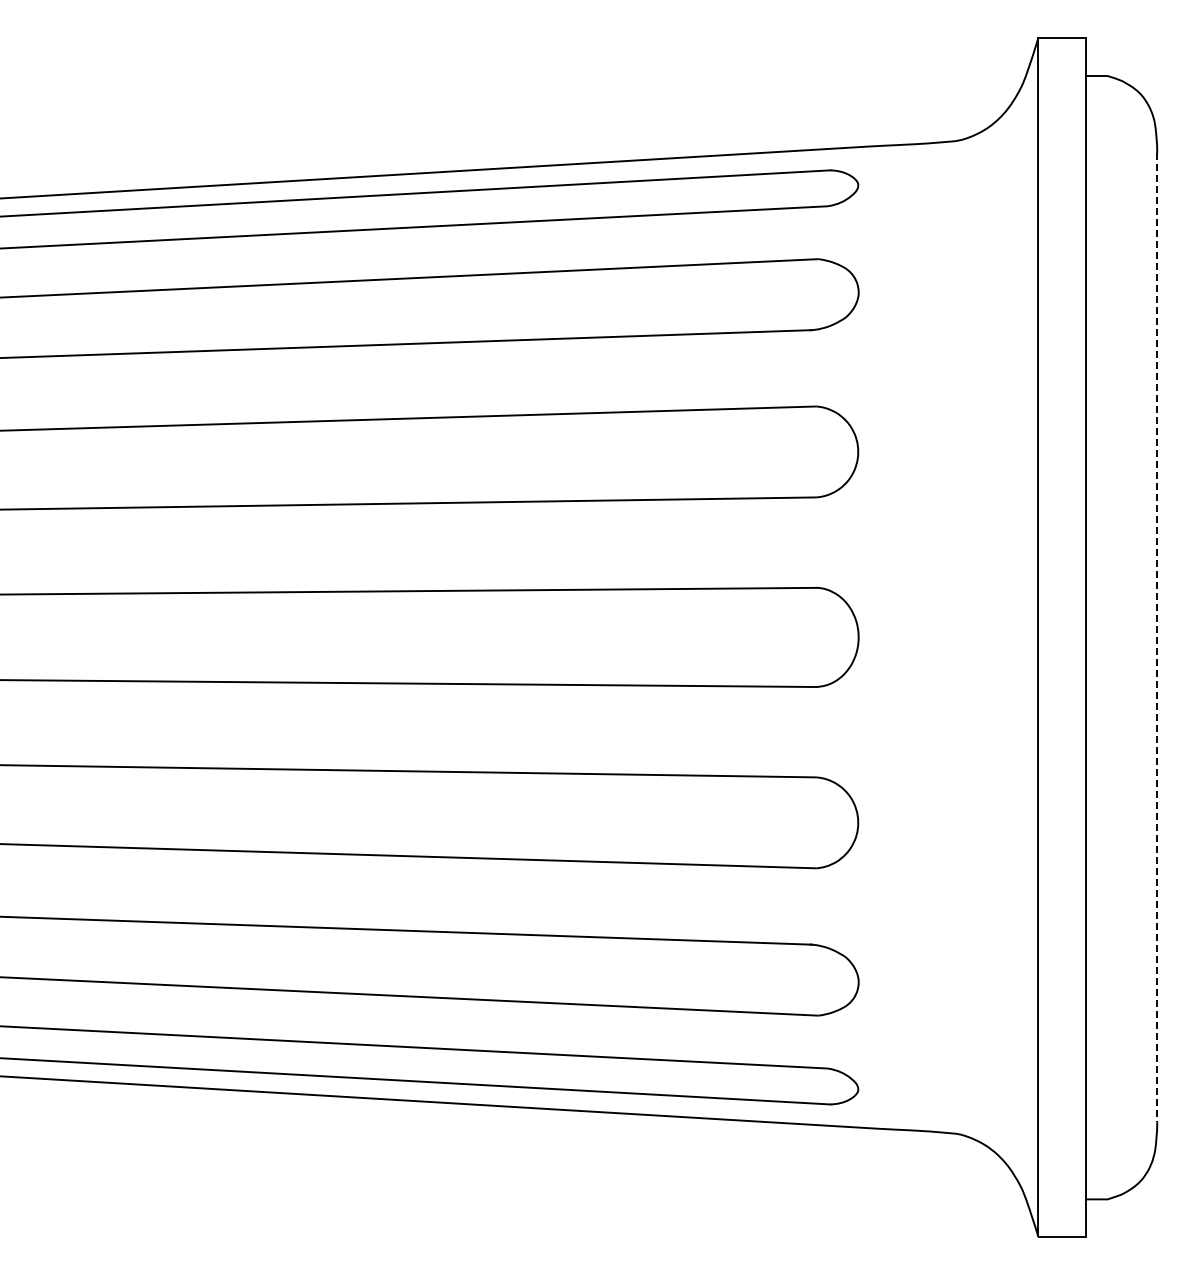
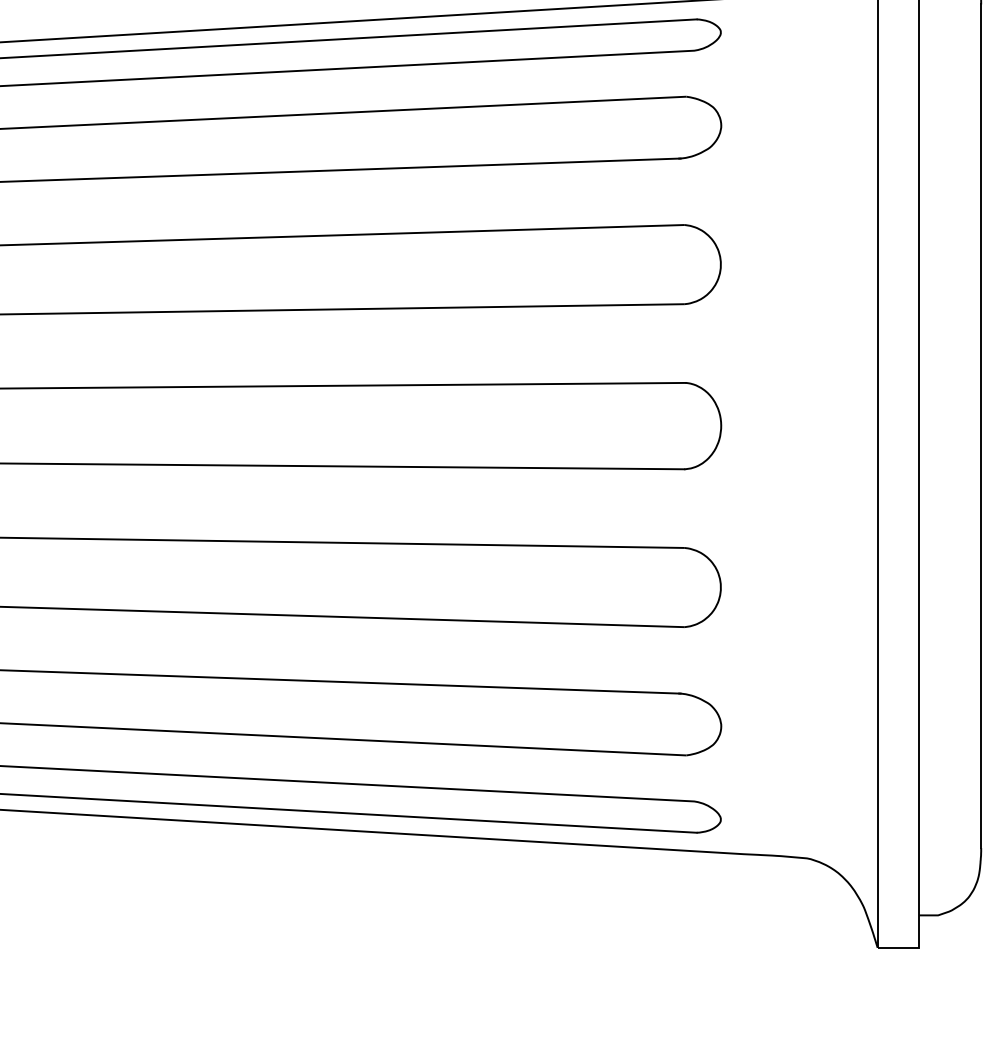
line: (1157, 638) -> (981, 427), dashed -> solid

